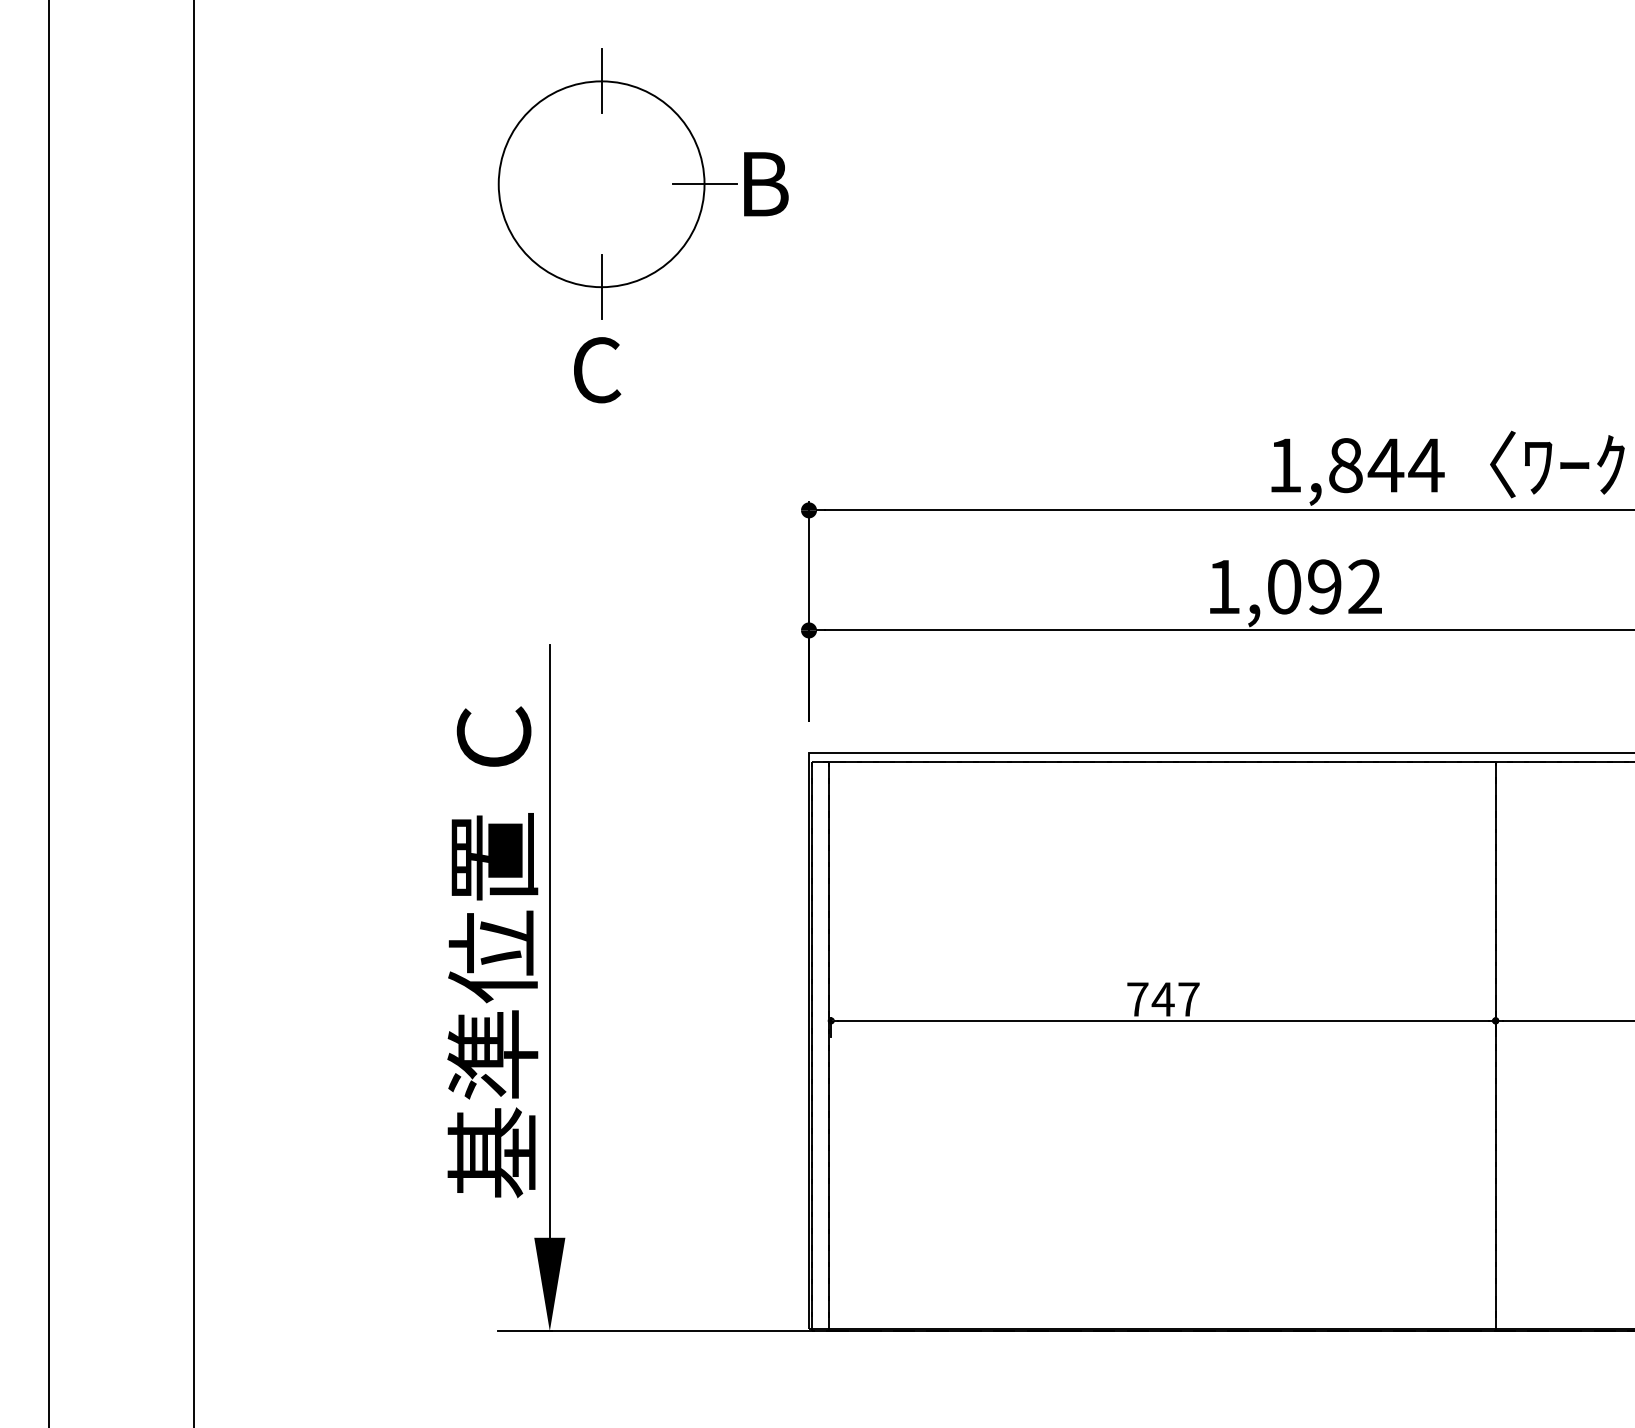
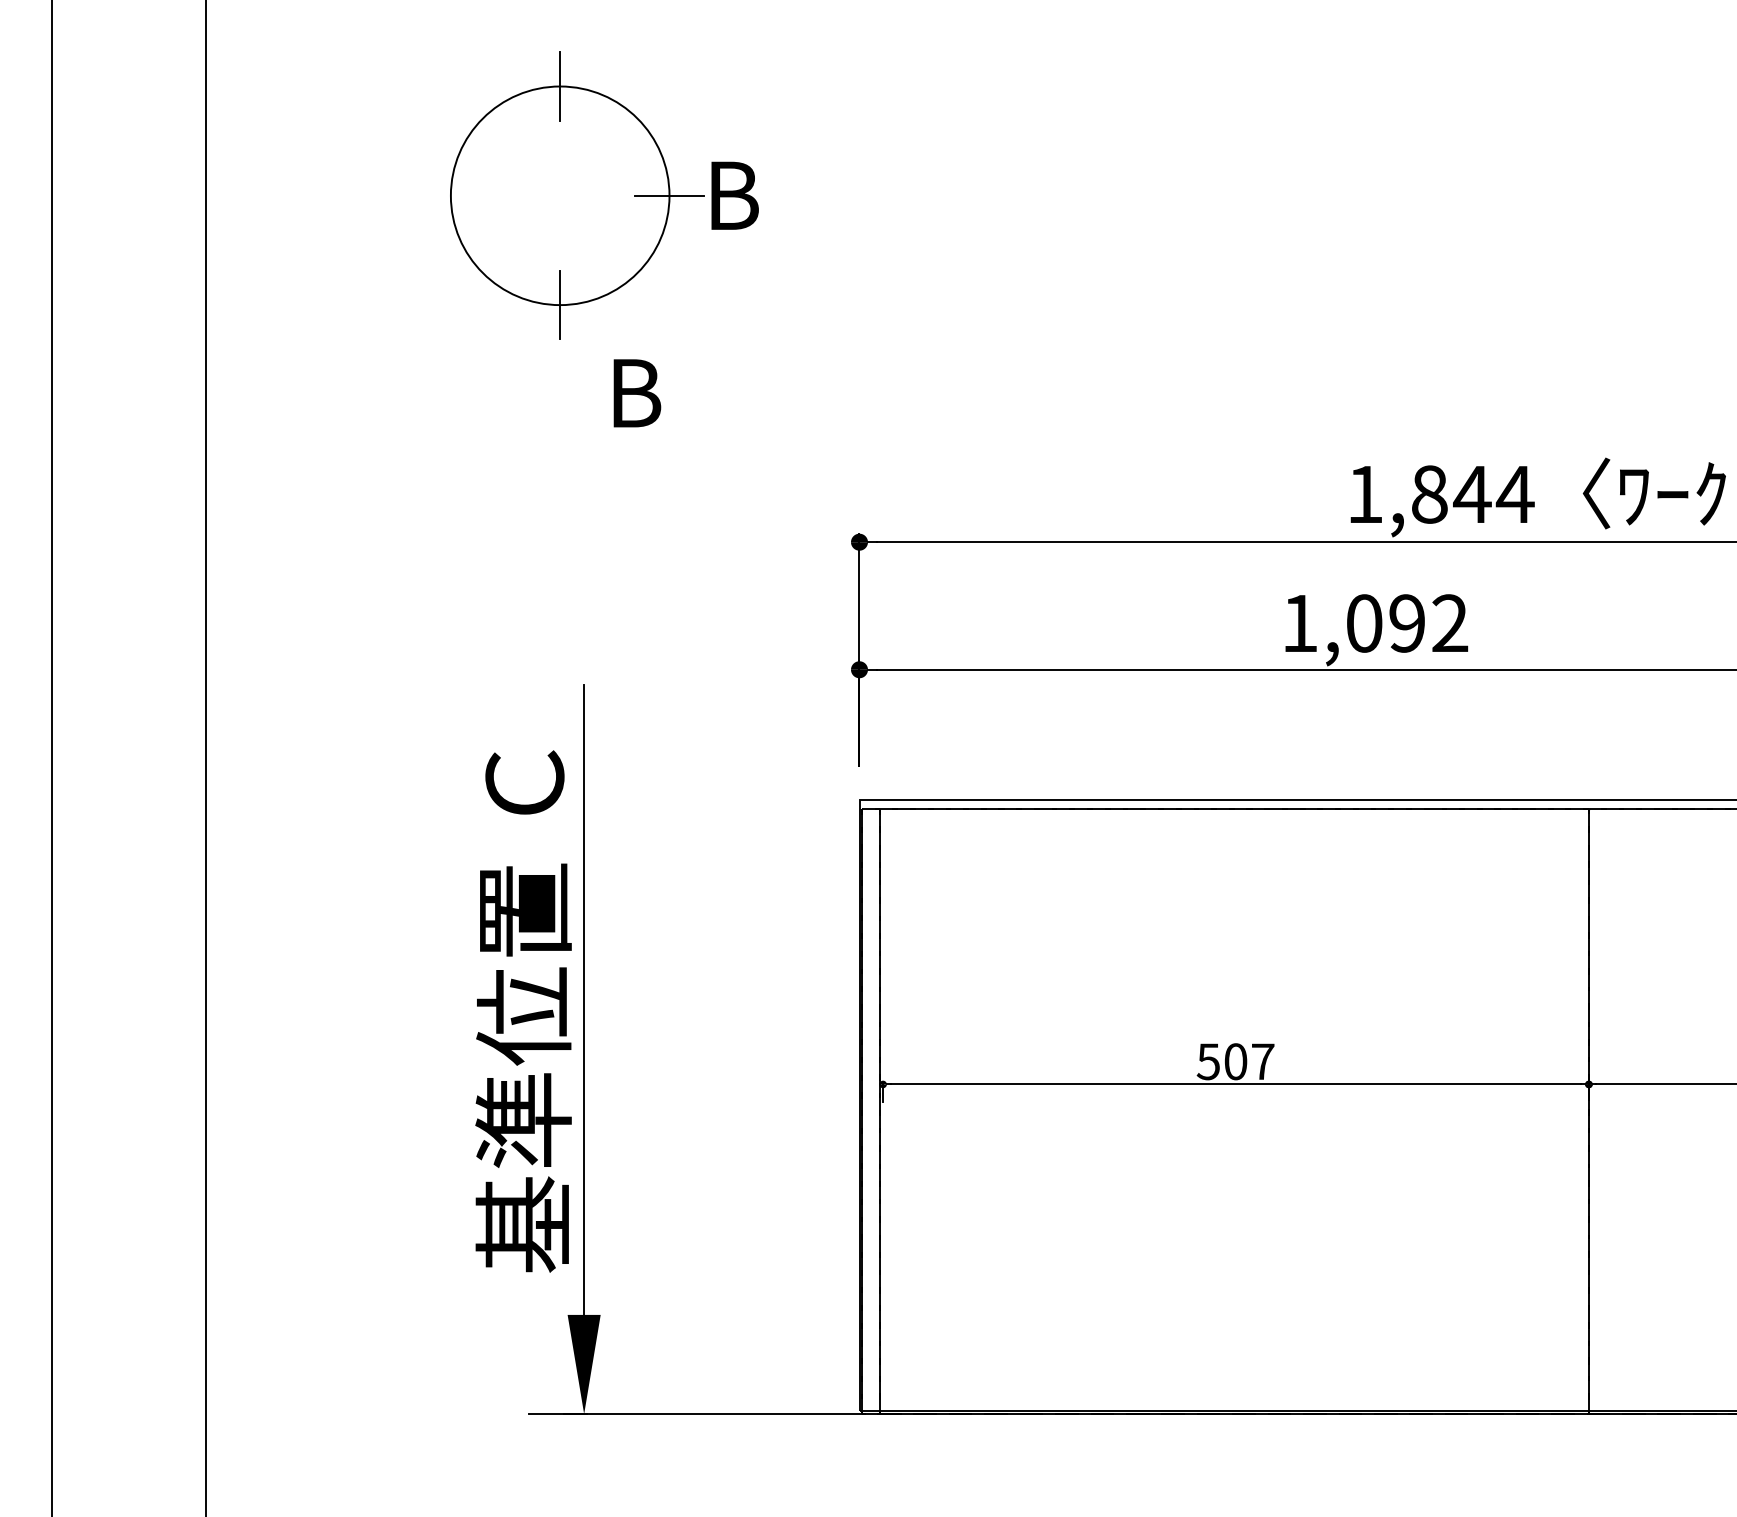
part: (643, 183) -> (604, 195), moved
text: (598, 370) -> (635, 393), C -> B
text: (1150, 999) -> (1222, 1061), 747 -> 507

